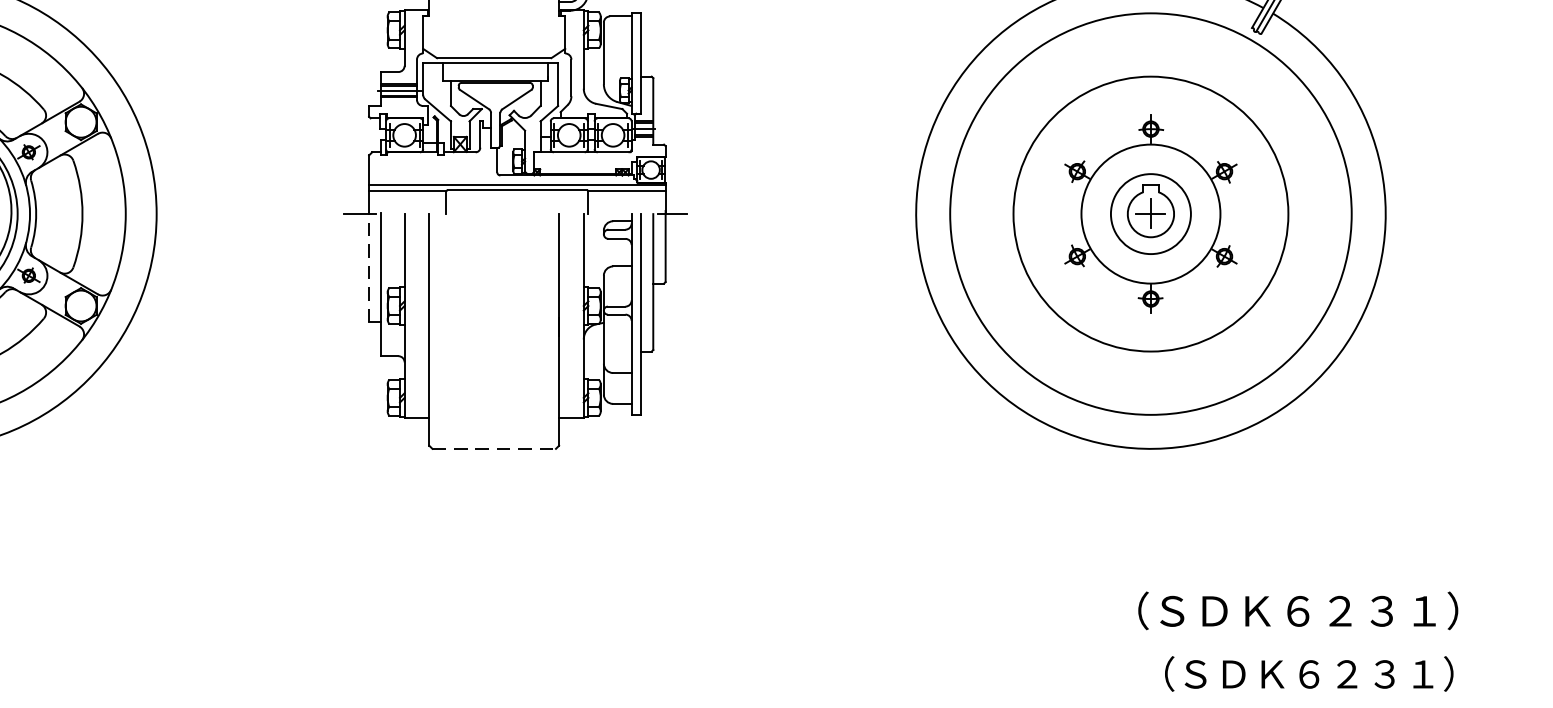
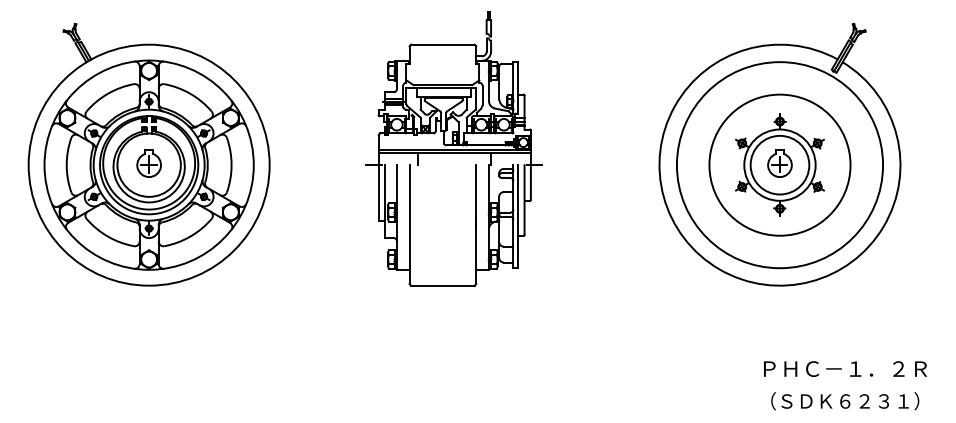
circle: (1150, 212) -> (779, 164), size x1.43
line: (368, 267) -> (378, 192), dashed -> solid
line: (493, 448) -> (442, 285), dashed -> solid
text: (1288, 610) -> (850, 368), （ＳＤＫ６２３１） -> ＰＨＣ－１．２Ｒ
text: (1309, 674) -> (845, 401), moved

